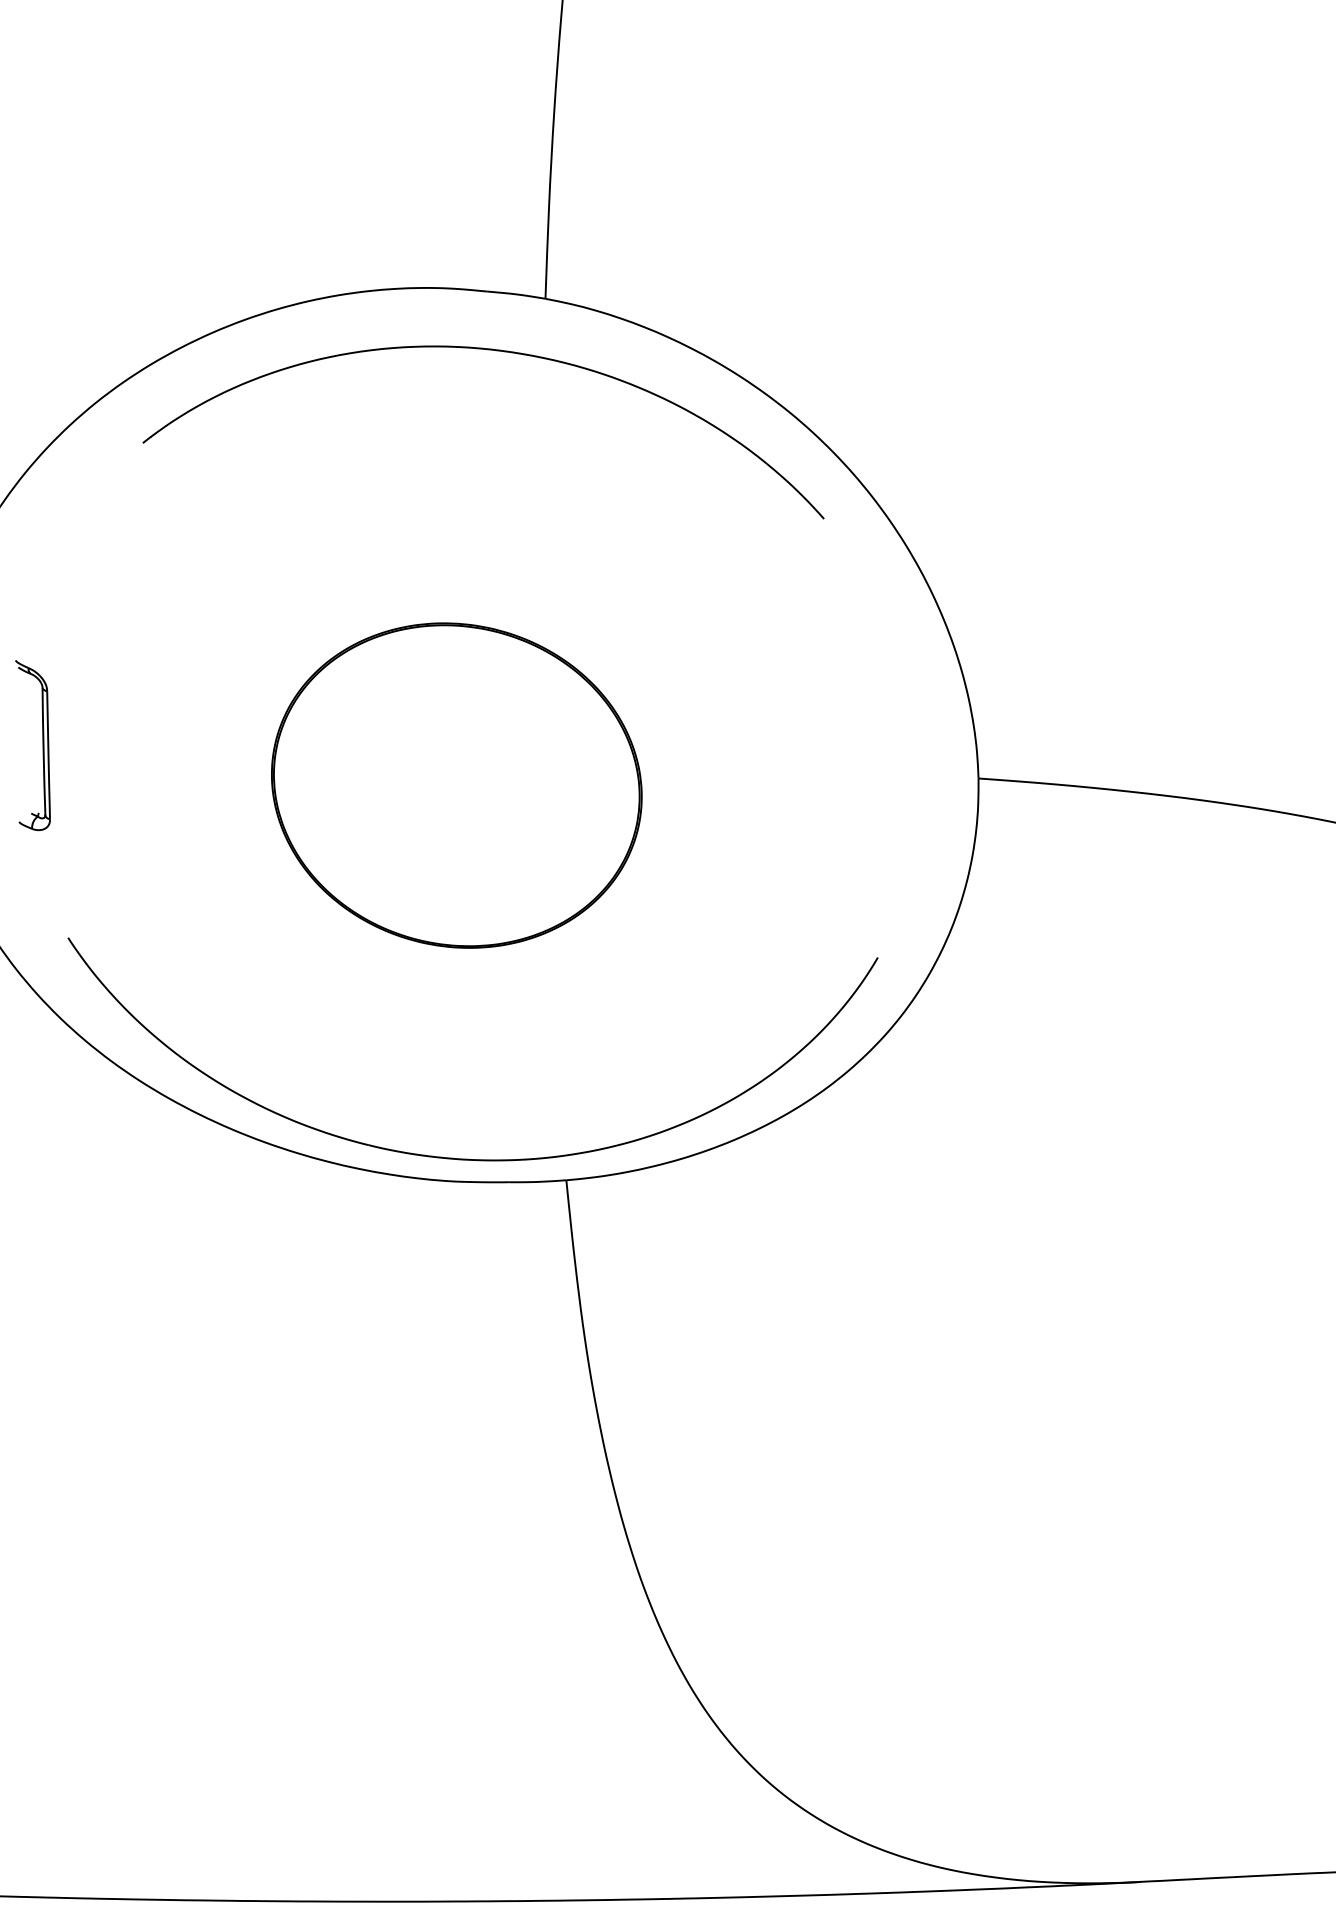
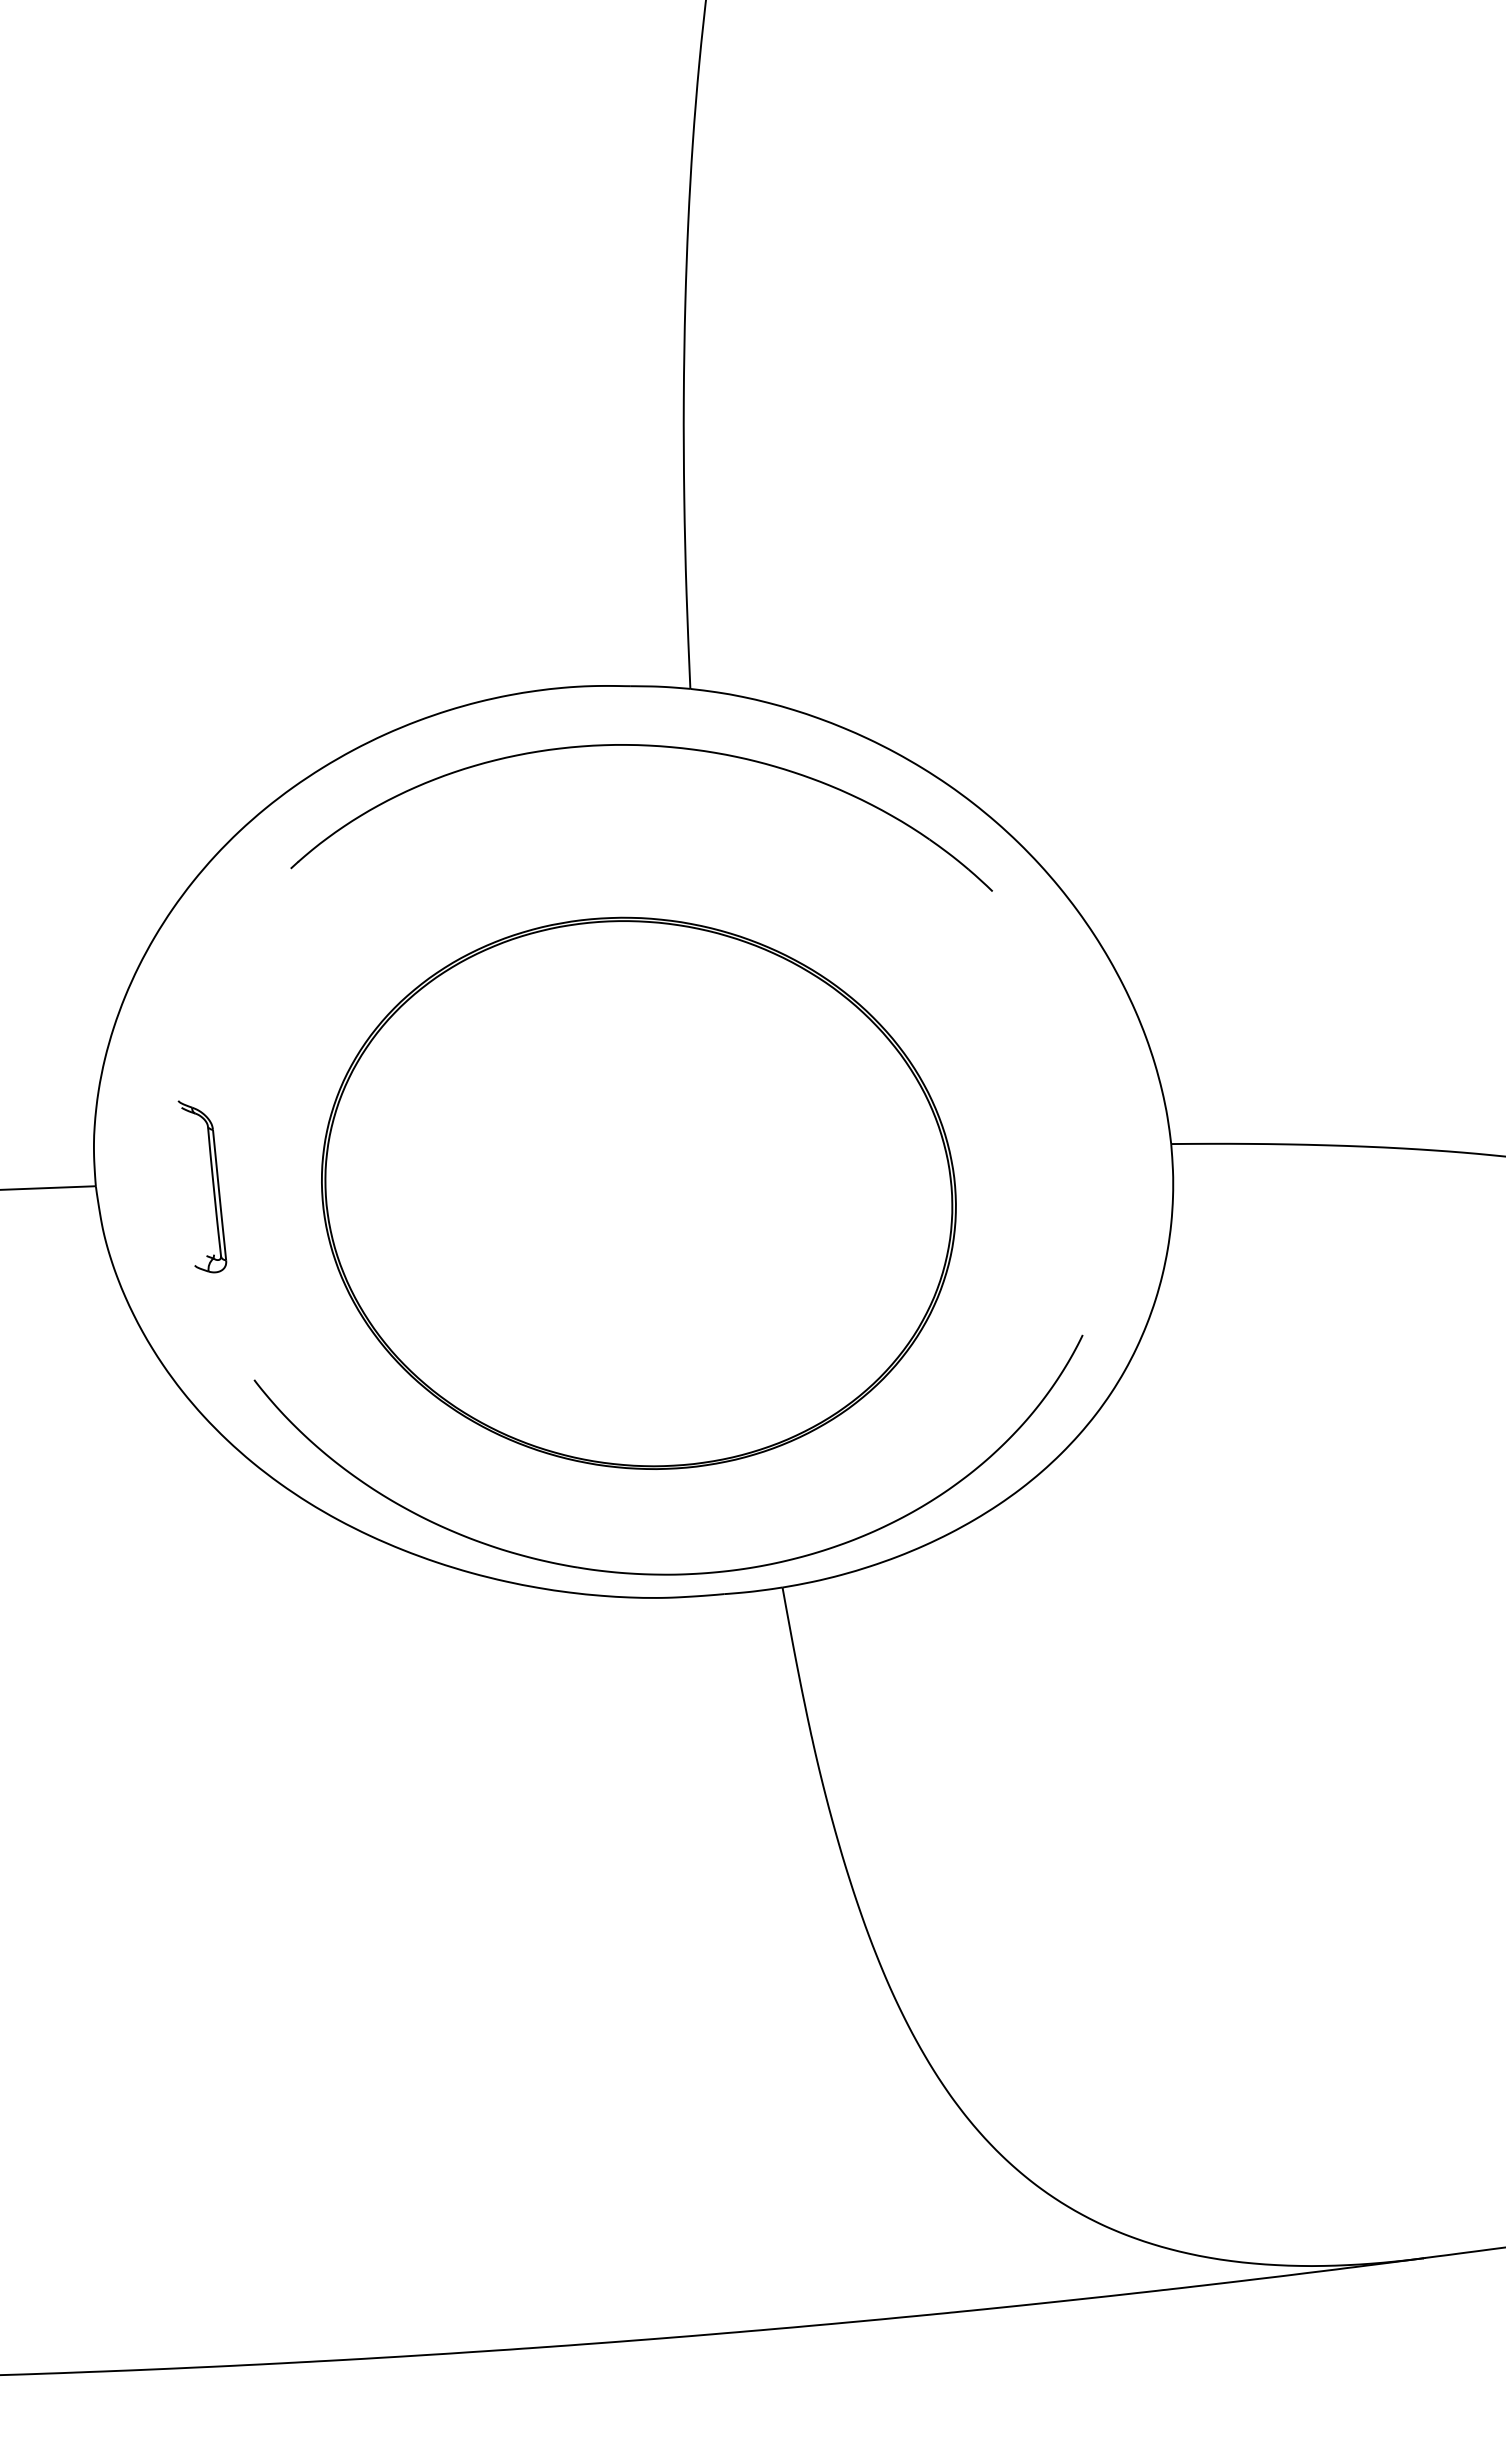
part: (456, 784) -> (638, 1192), size x1.67

